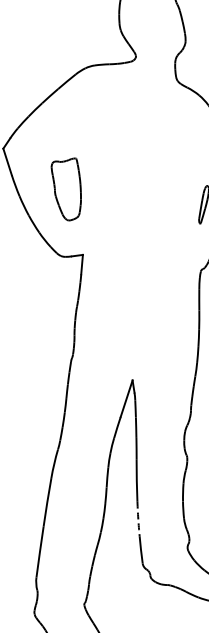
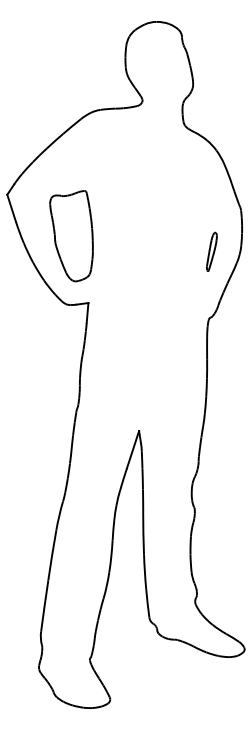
part: (66, 189) -> (71, 236), size x1.43
arc: (137, 519) -> (144, 572), dashed -> solid

